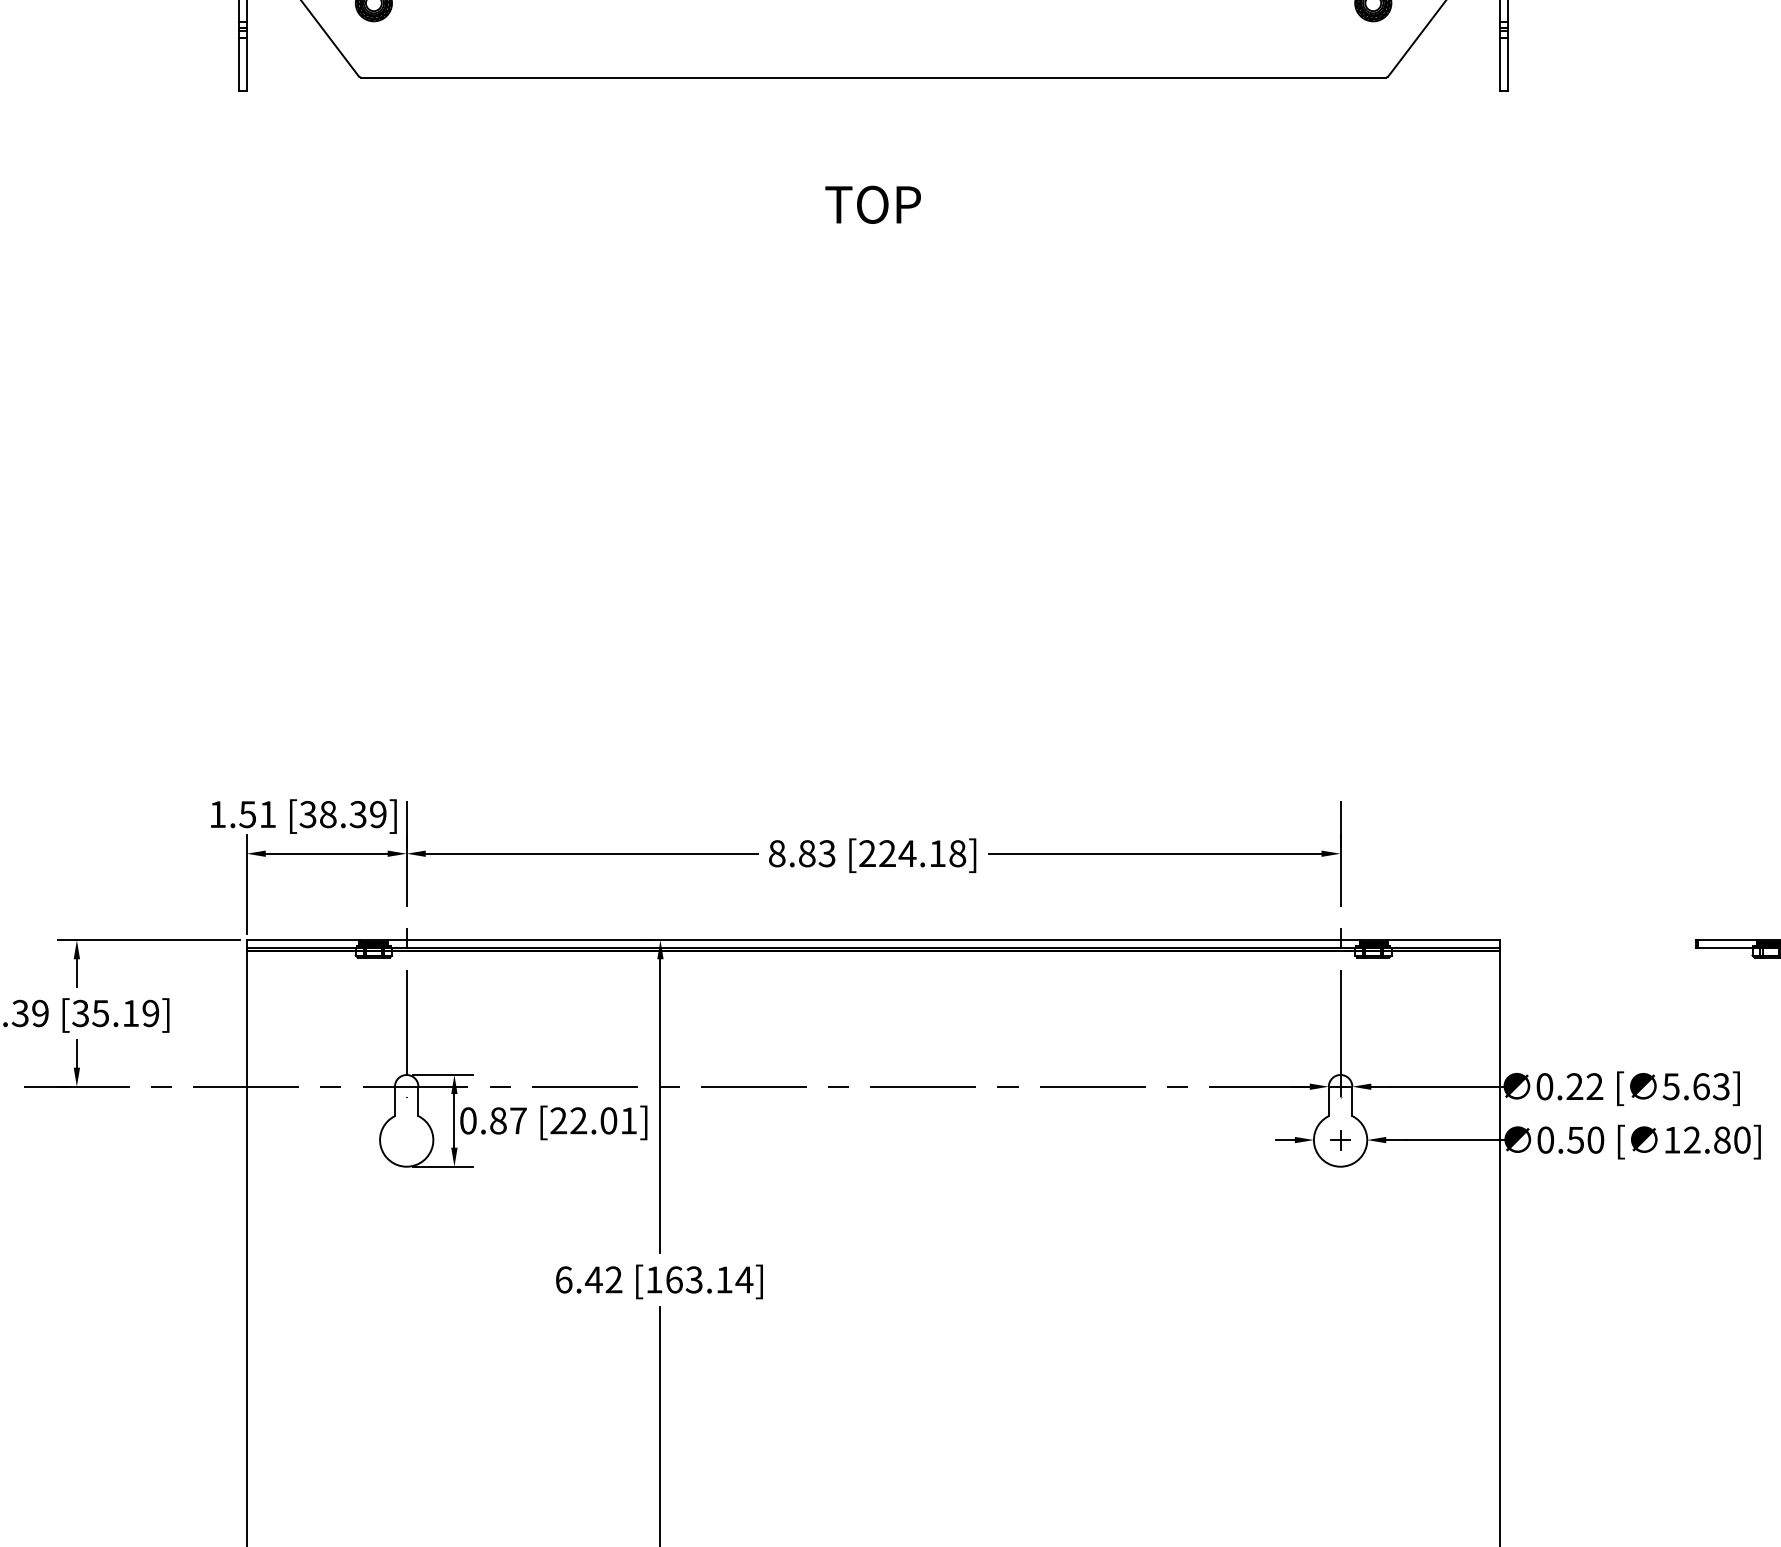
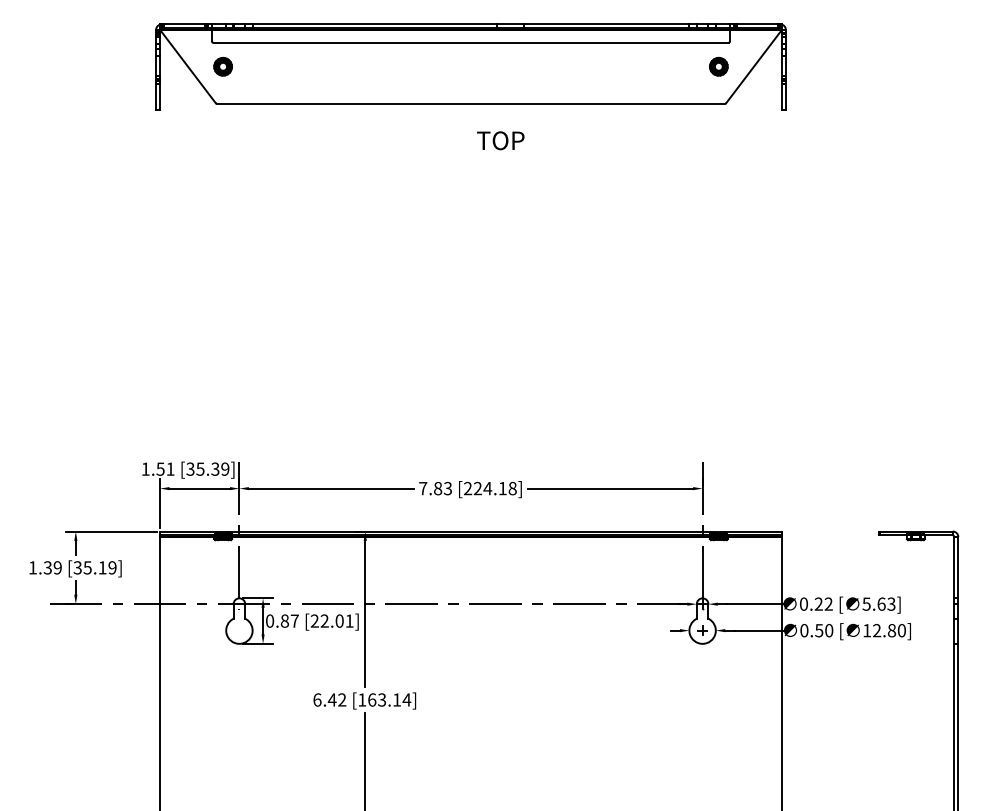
text: (872, 204) -> (500, 140), moved
text: (328, 813) -> (200, 468), [38.39] -> [35.39]
text: (777, 853) -> (423, 488), 8.83 -> 7.83

